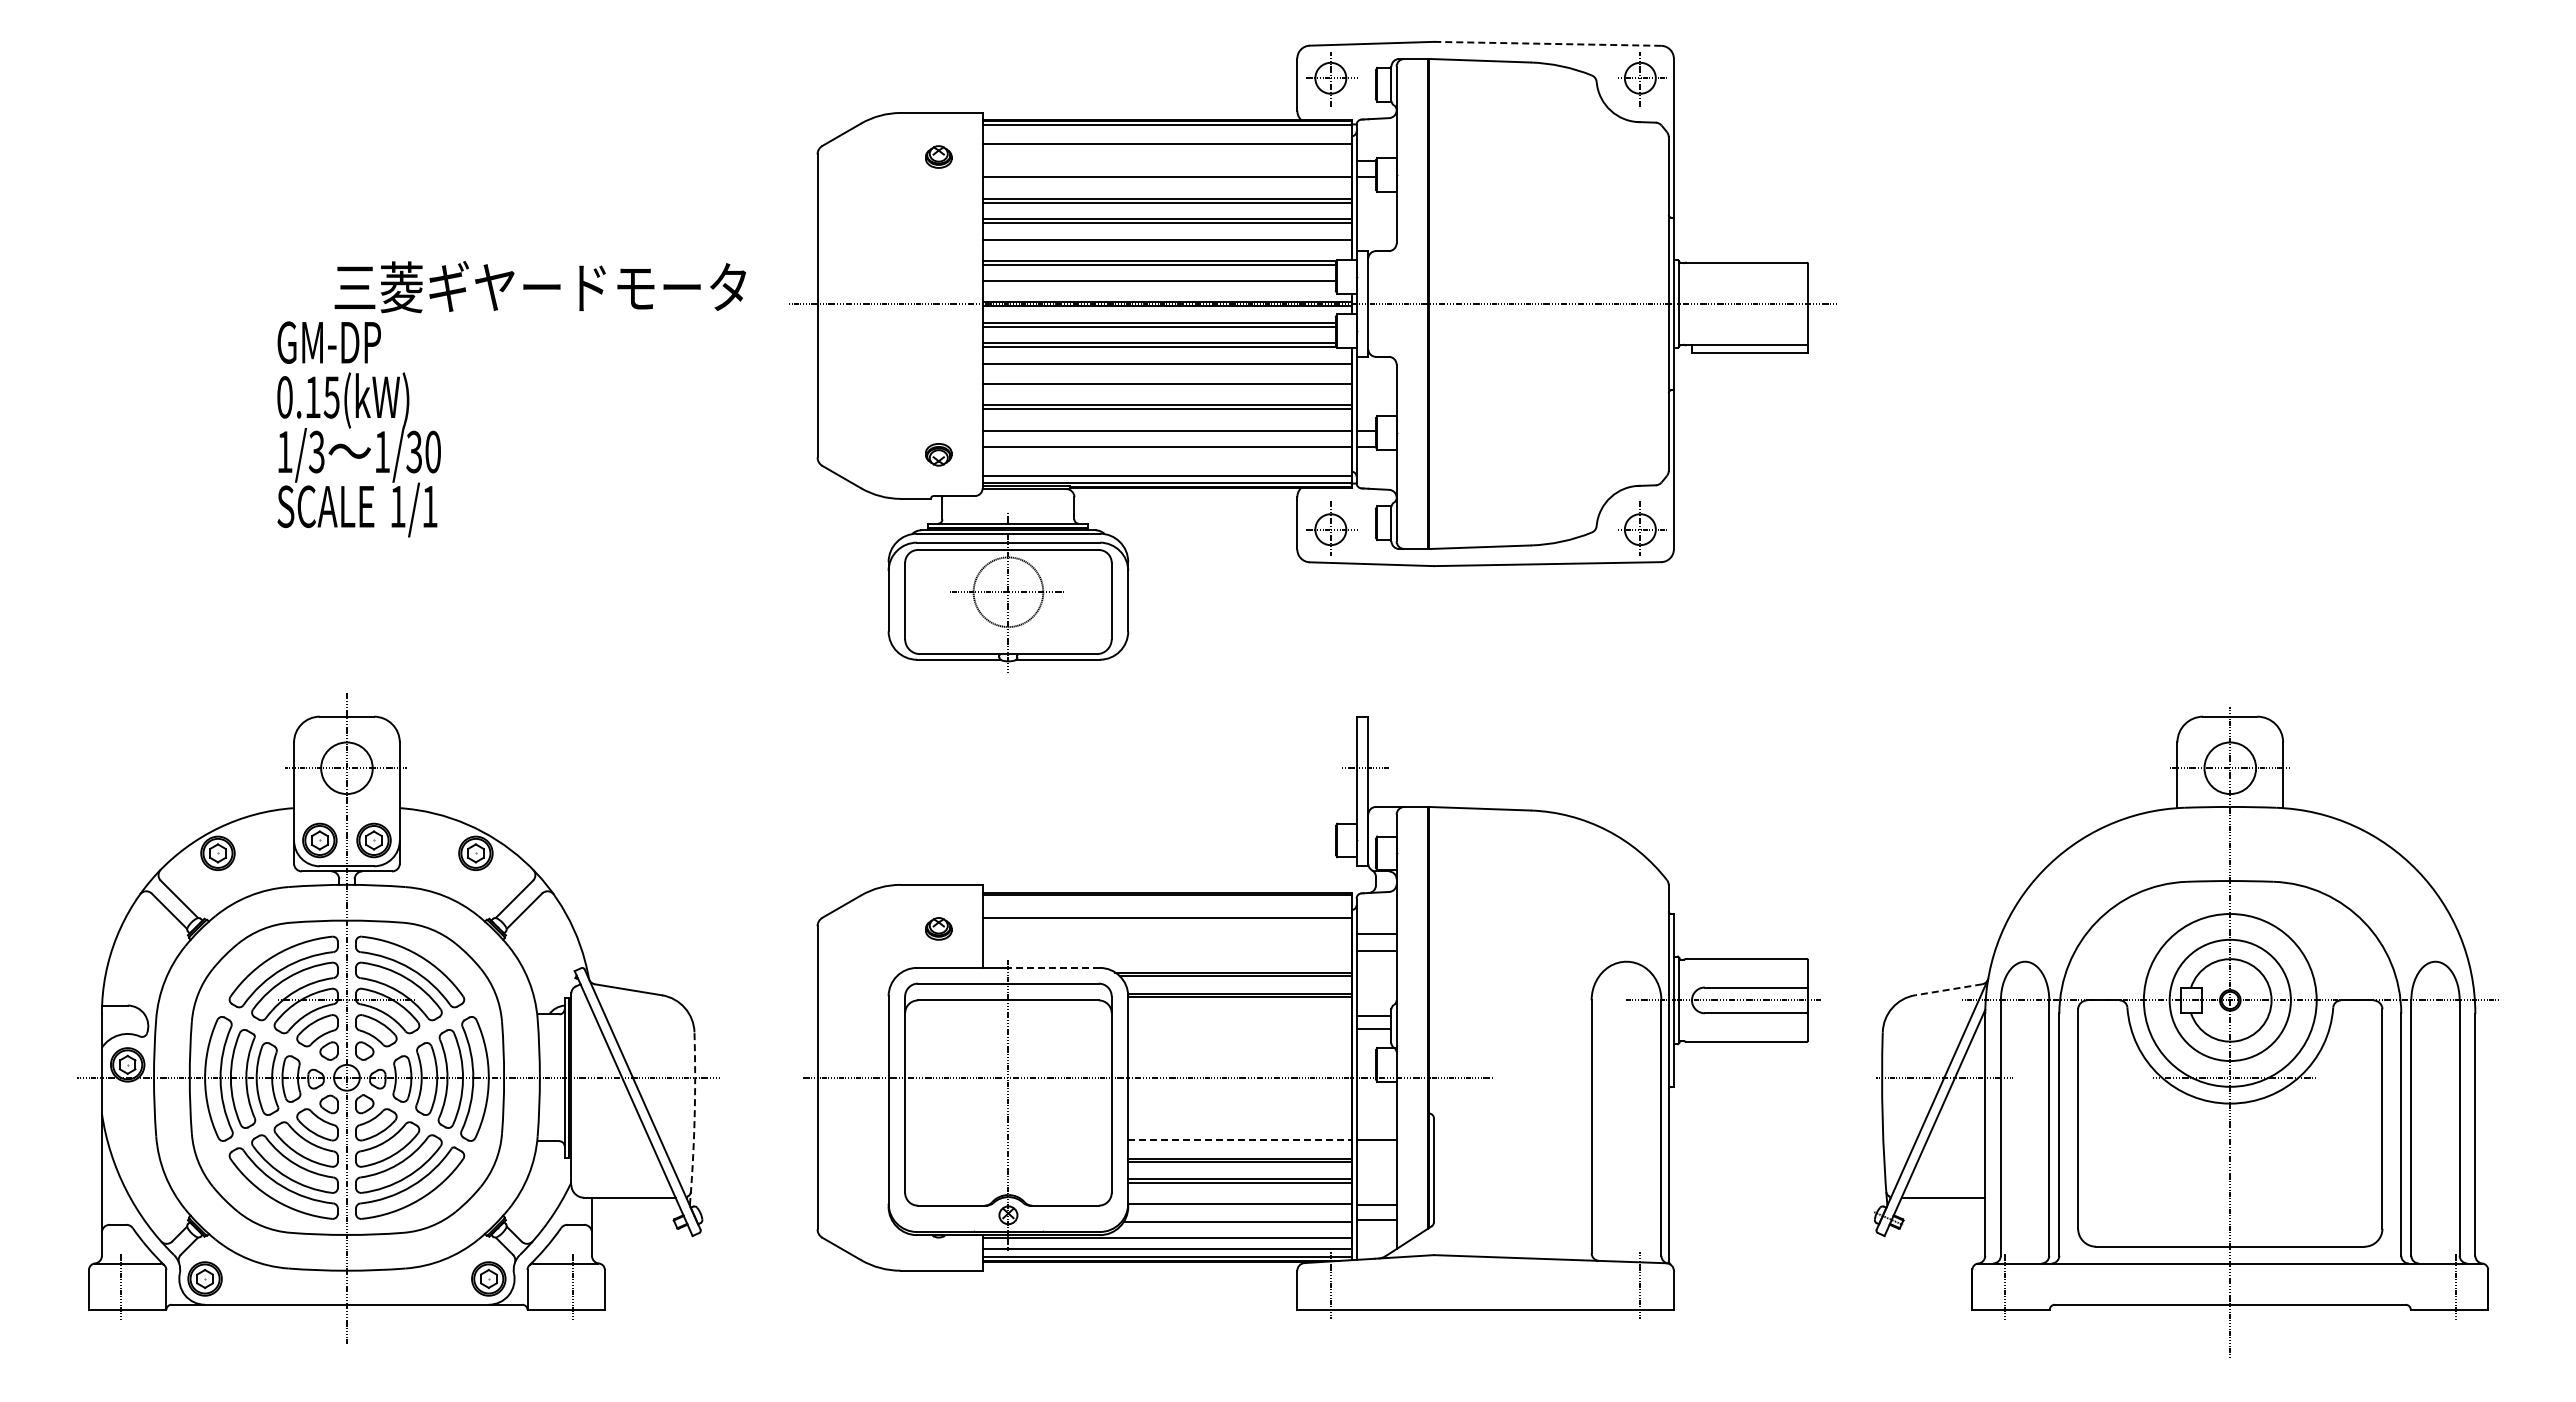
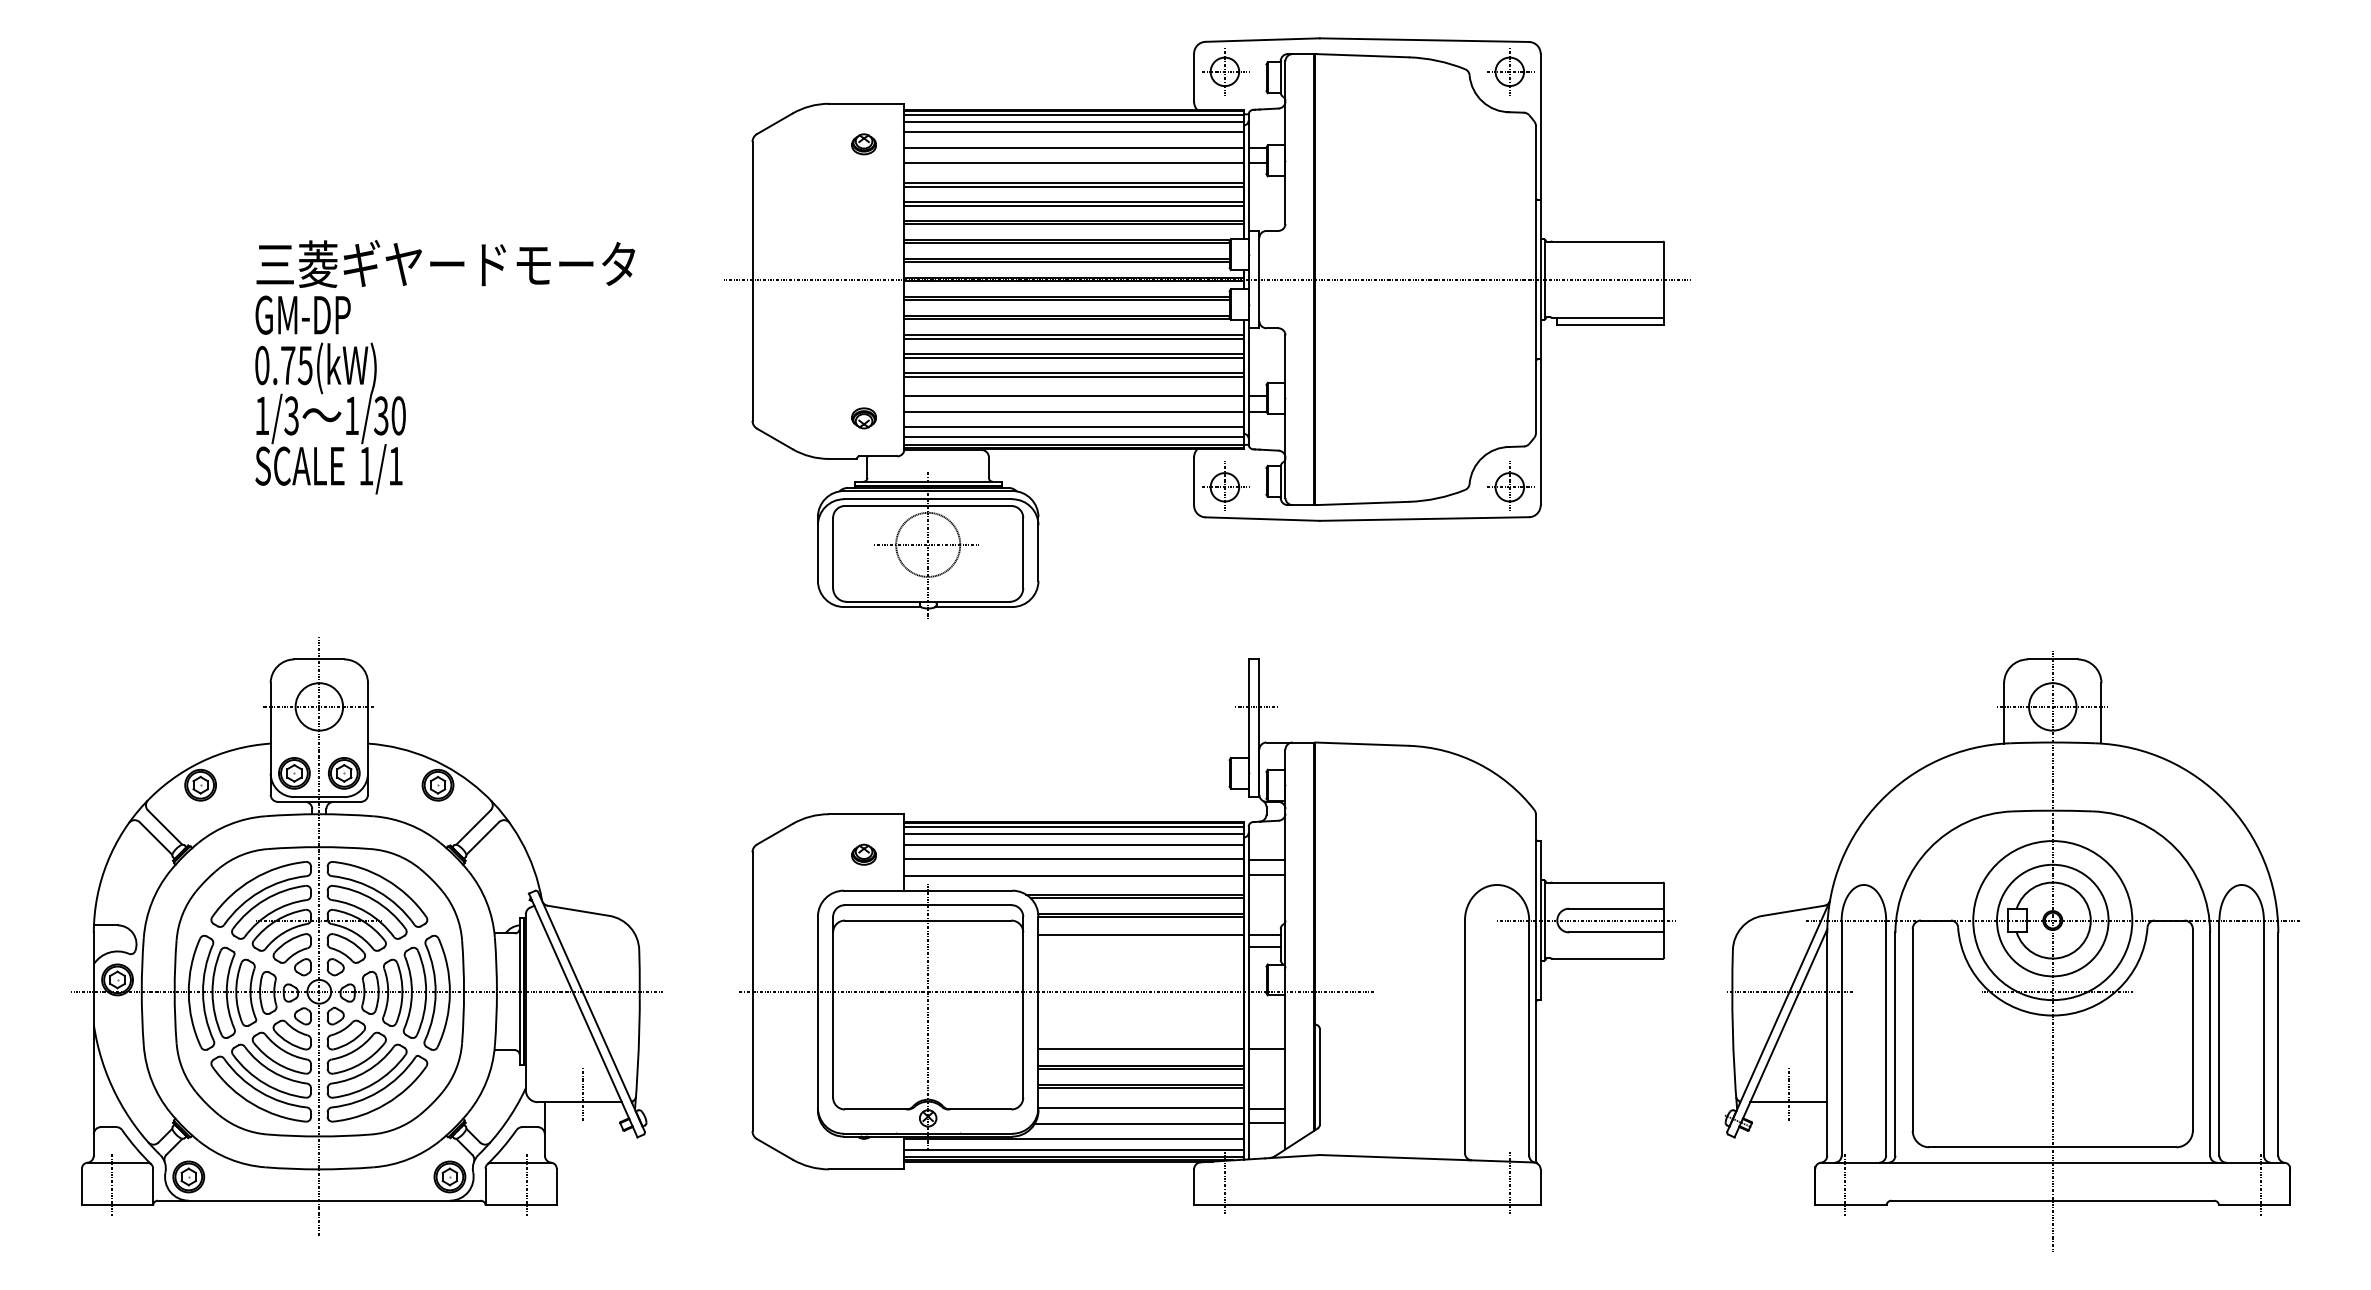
line: (1547, 43) -> (1424, 39), dashed -> solid
line: (1166, 132) -> (1073, 121), added
line: (1166, 160) -> (1073, 147), added
line: (1166, 244) -> (1073, 224), added
line: (1159, 285) -> (1067, 262), added
text: (540, 287) -> (445, 264), moved
line: (1166, 368) -> (1073, 338), added
line: (1166, 388) -> (1073, 357), added
text: (312, 396) -> (287, 364), 0.15(kW) -> 0.75(kW)
line: (1166, 463) -> (1073, 426), added
line: (1166, 898) -> (1073, 826), added
line: (1166, 906) -> (1073, 834), added
line: (1166, 933) -> (1073, 858), added
line: (1166, 951) -> (1073, 875), added
line: (1054, 967) -> (970, 890), dashed -> solid
line: (1948, 989) -> (1793, 910), dashed -> solid
line: (1239, 1015) -> (1140, 934), added
arc: (694, 1118) -> (639, 1029), dashed -> solid
line: (1239, 1139) -> (1140, 1048), dashed -> solid
line: (633, 1189) -> (583, 1094), added
line: (1943, 1189) -> (1788, 1094), added

